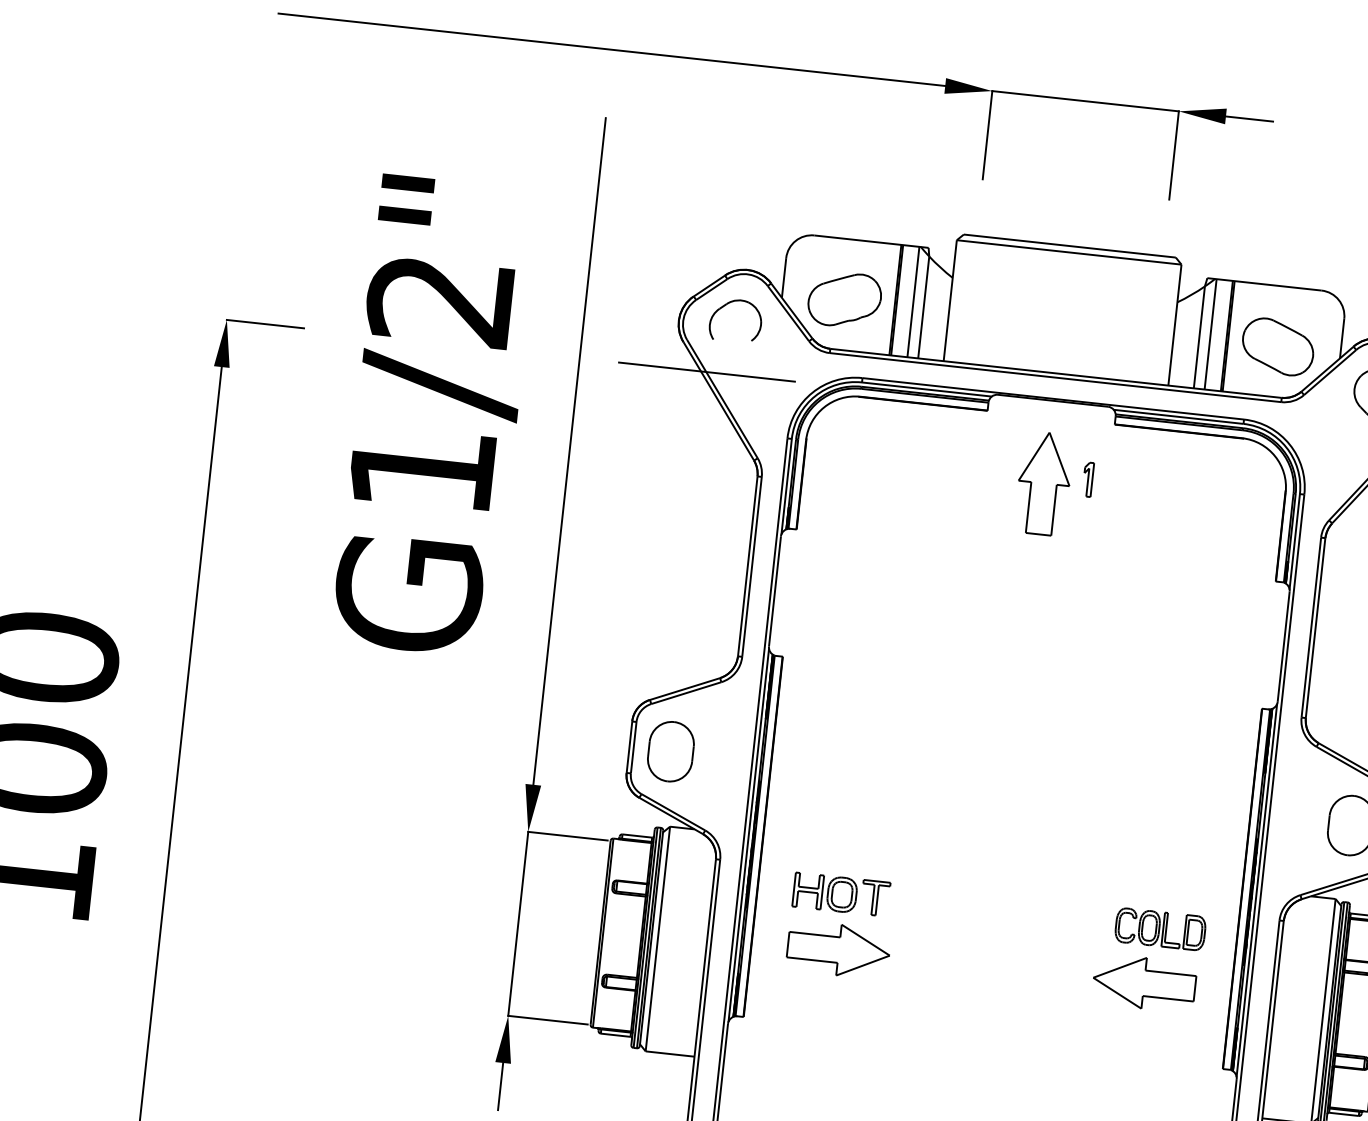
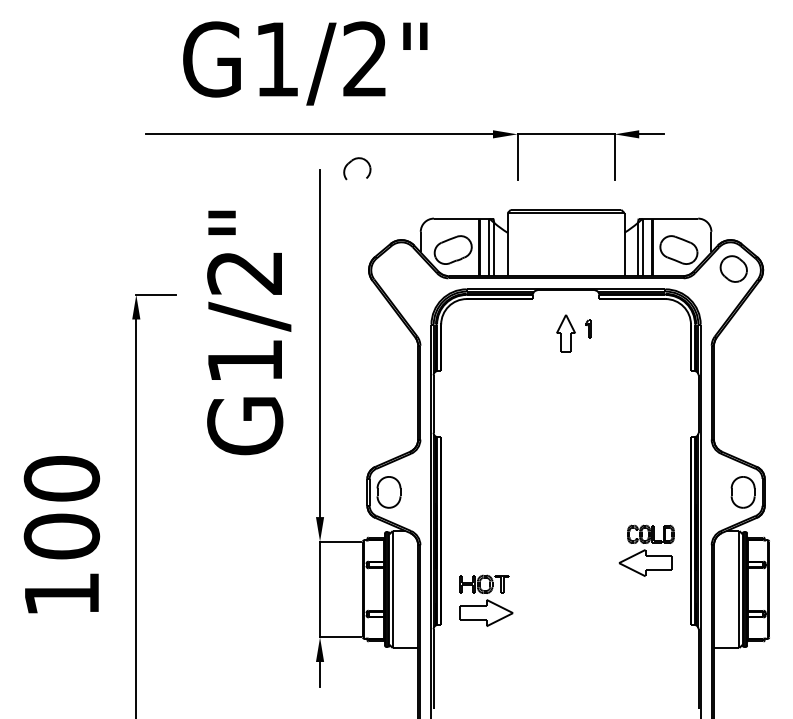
part: (725, 307) -> (351, 162), moved
line: (707, 371) -> (386, 294), removed
part: (1042, 483) -> (565, 333), size x0.7
part: (841, 925) -> (486, 600), moved
part: (1148, 959) -> (646, 550), moved

